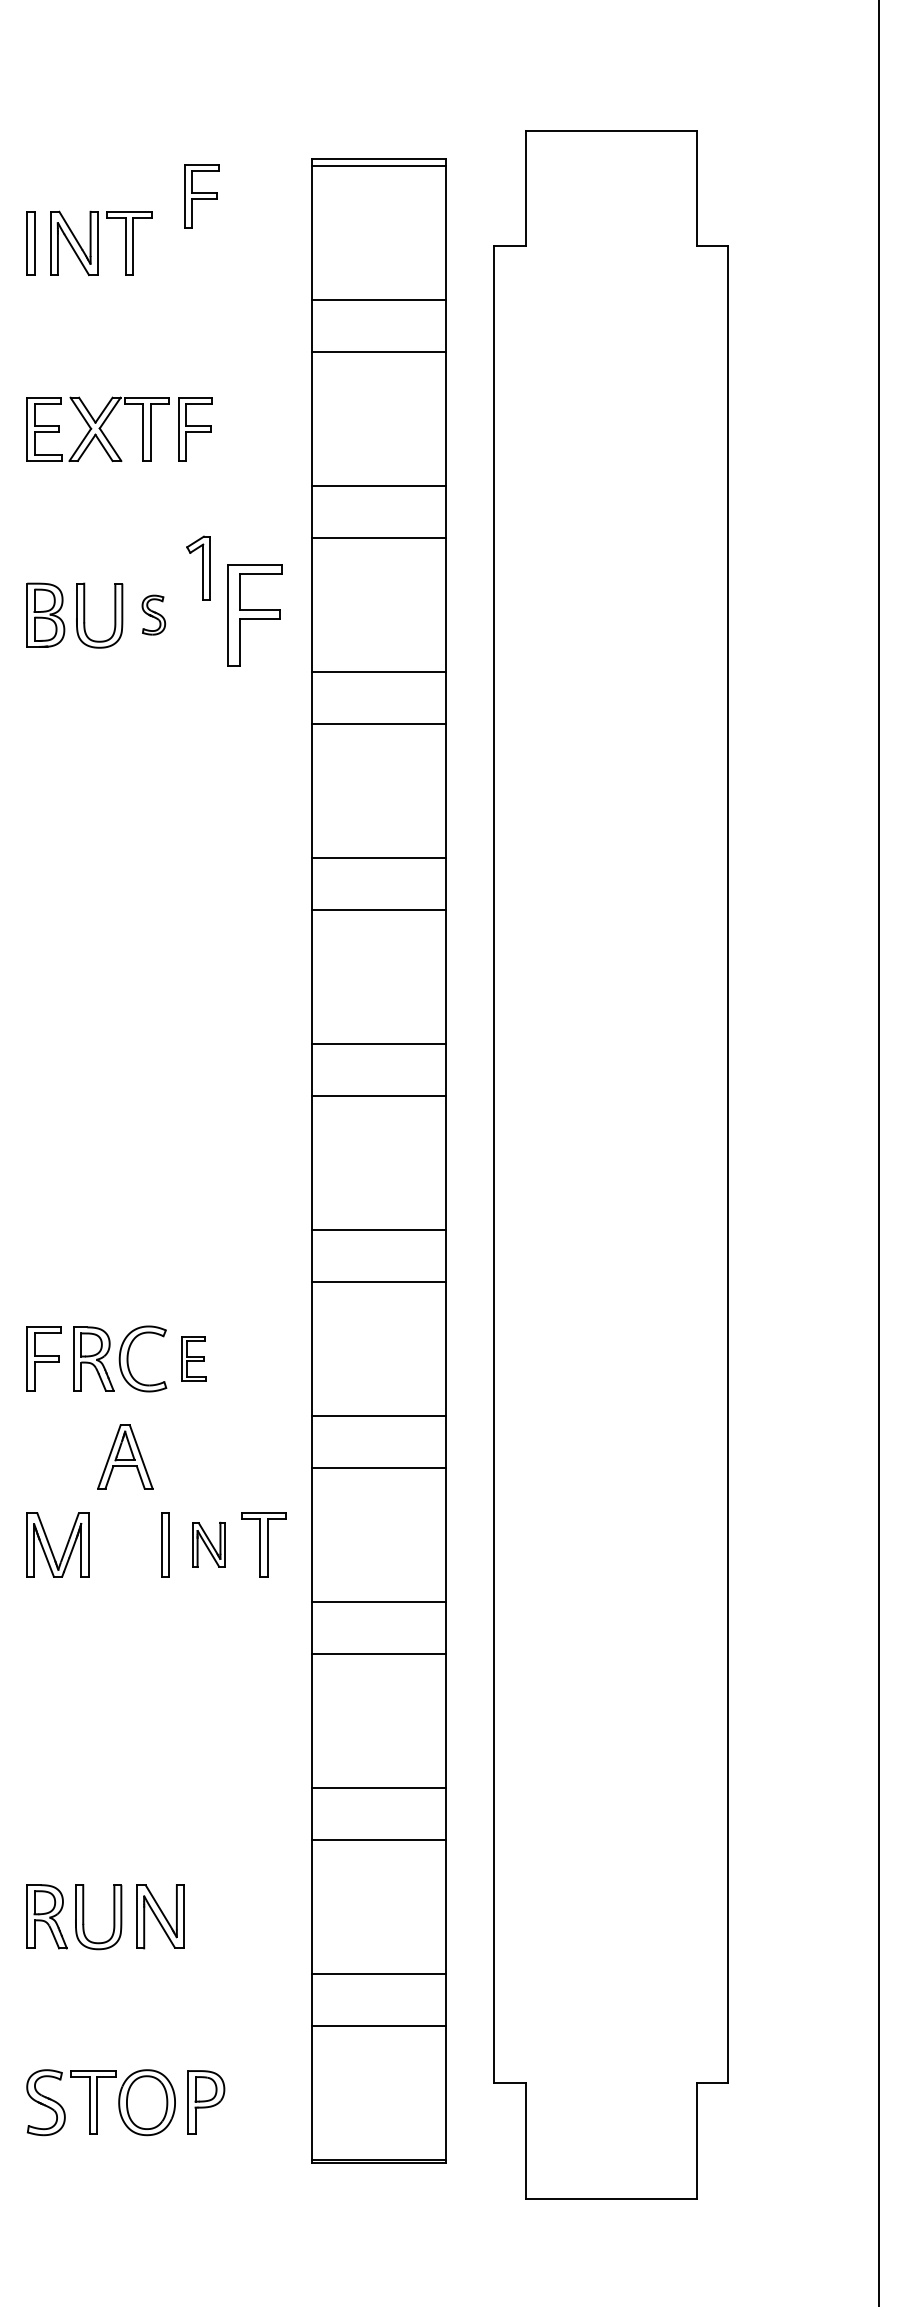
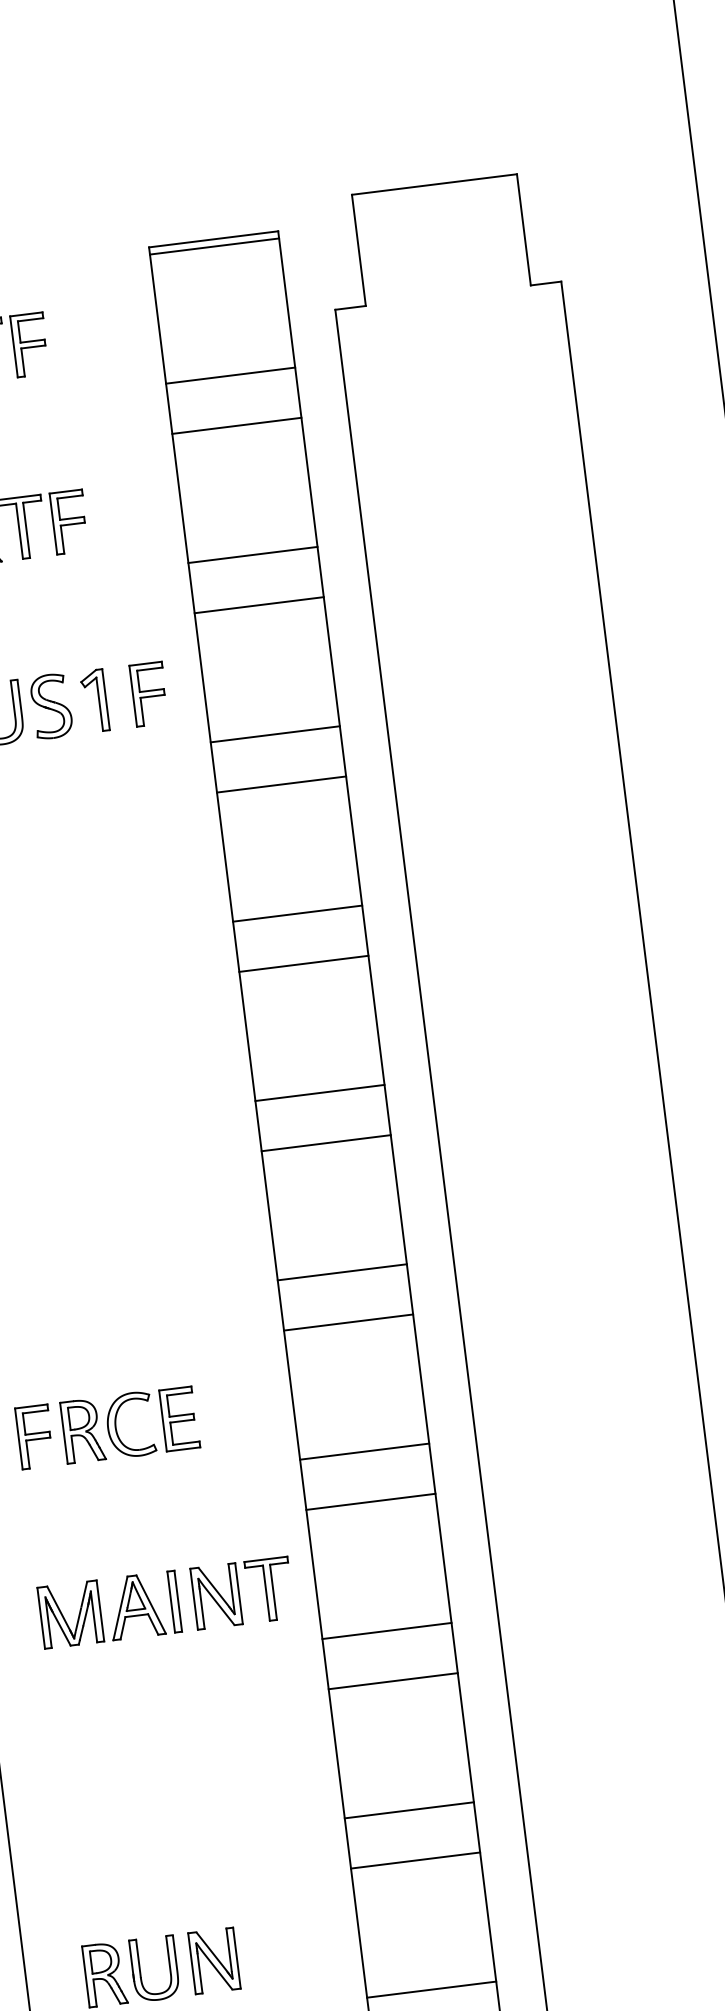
part: (201, 196) -> (29, 344), moved
part: (198, 567) -> (94, 700), moved
part: (153, 614) -> (51, 705), size x1.67
part: (254, 615) -> (148, 694), size x0.62
part: (193, 1358) -> (179, 1418), size x1.43
part: (125, 1456) -> (135, 1606), moved
part: (208, 1544) -> (216, 1596), size x1.43

